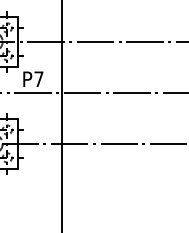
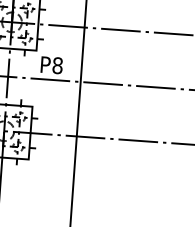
text: (38, 79) -> (57, 65), P7 -> P8

